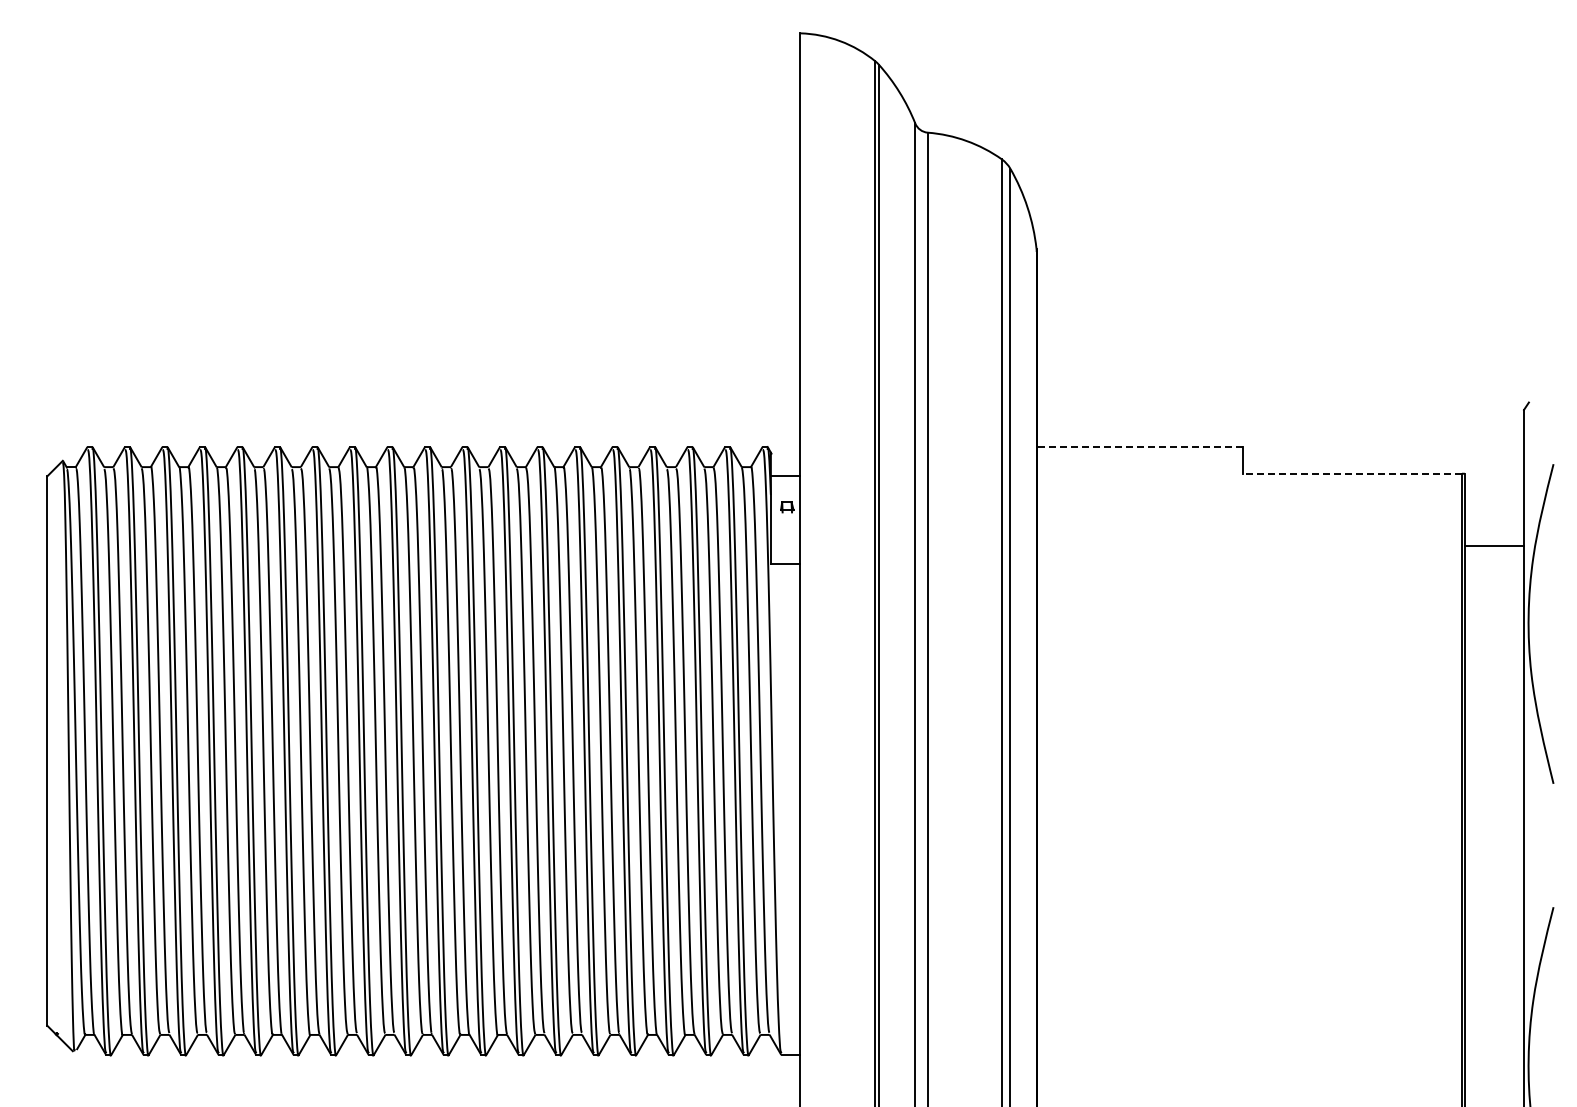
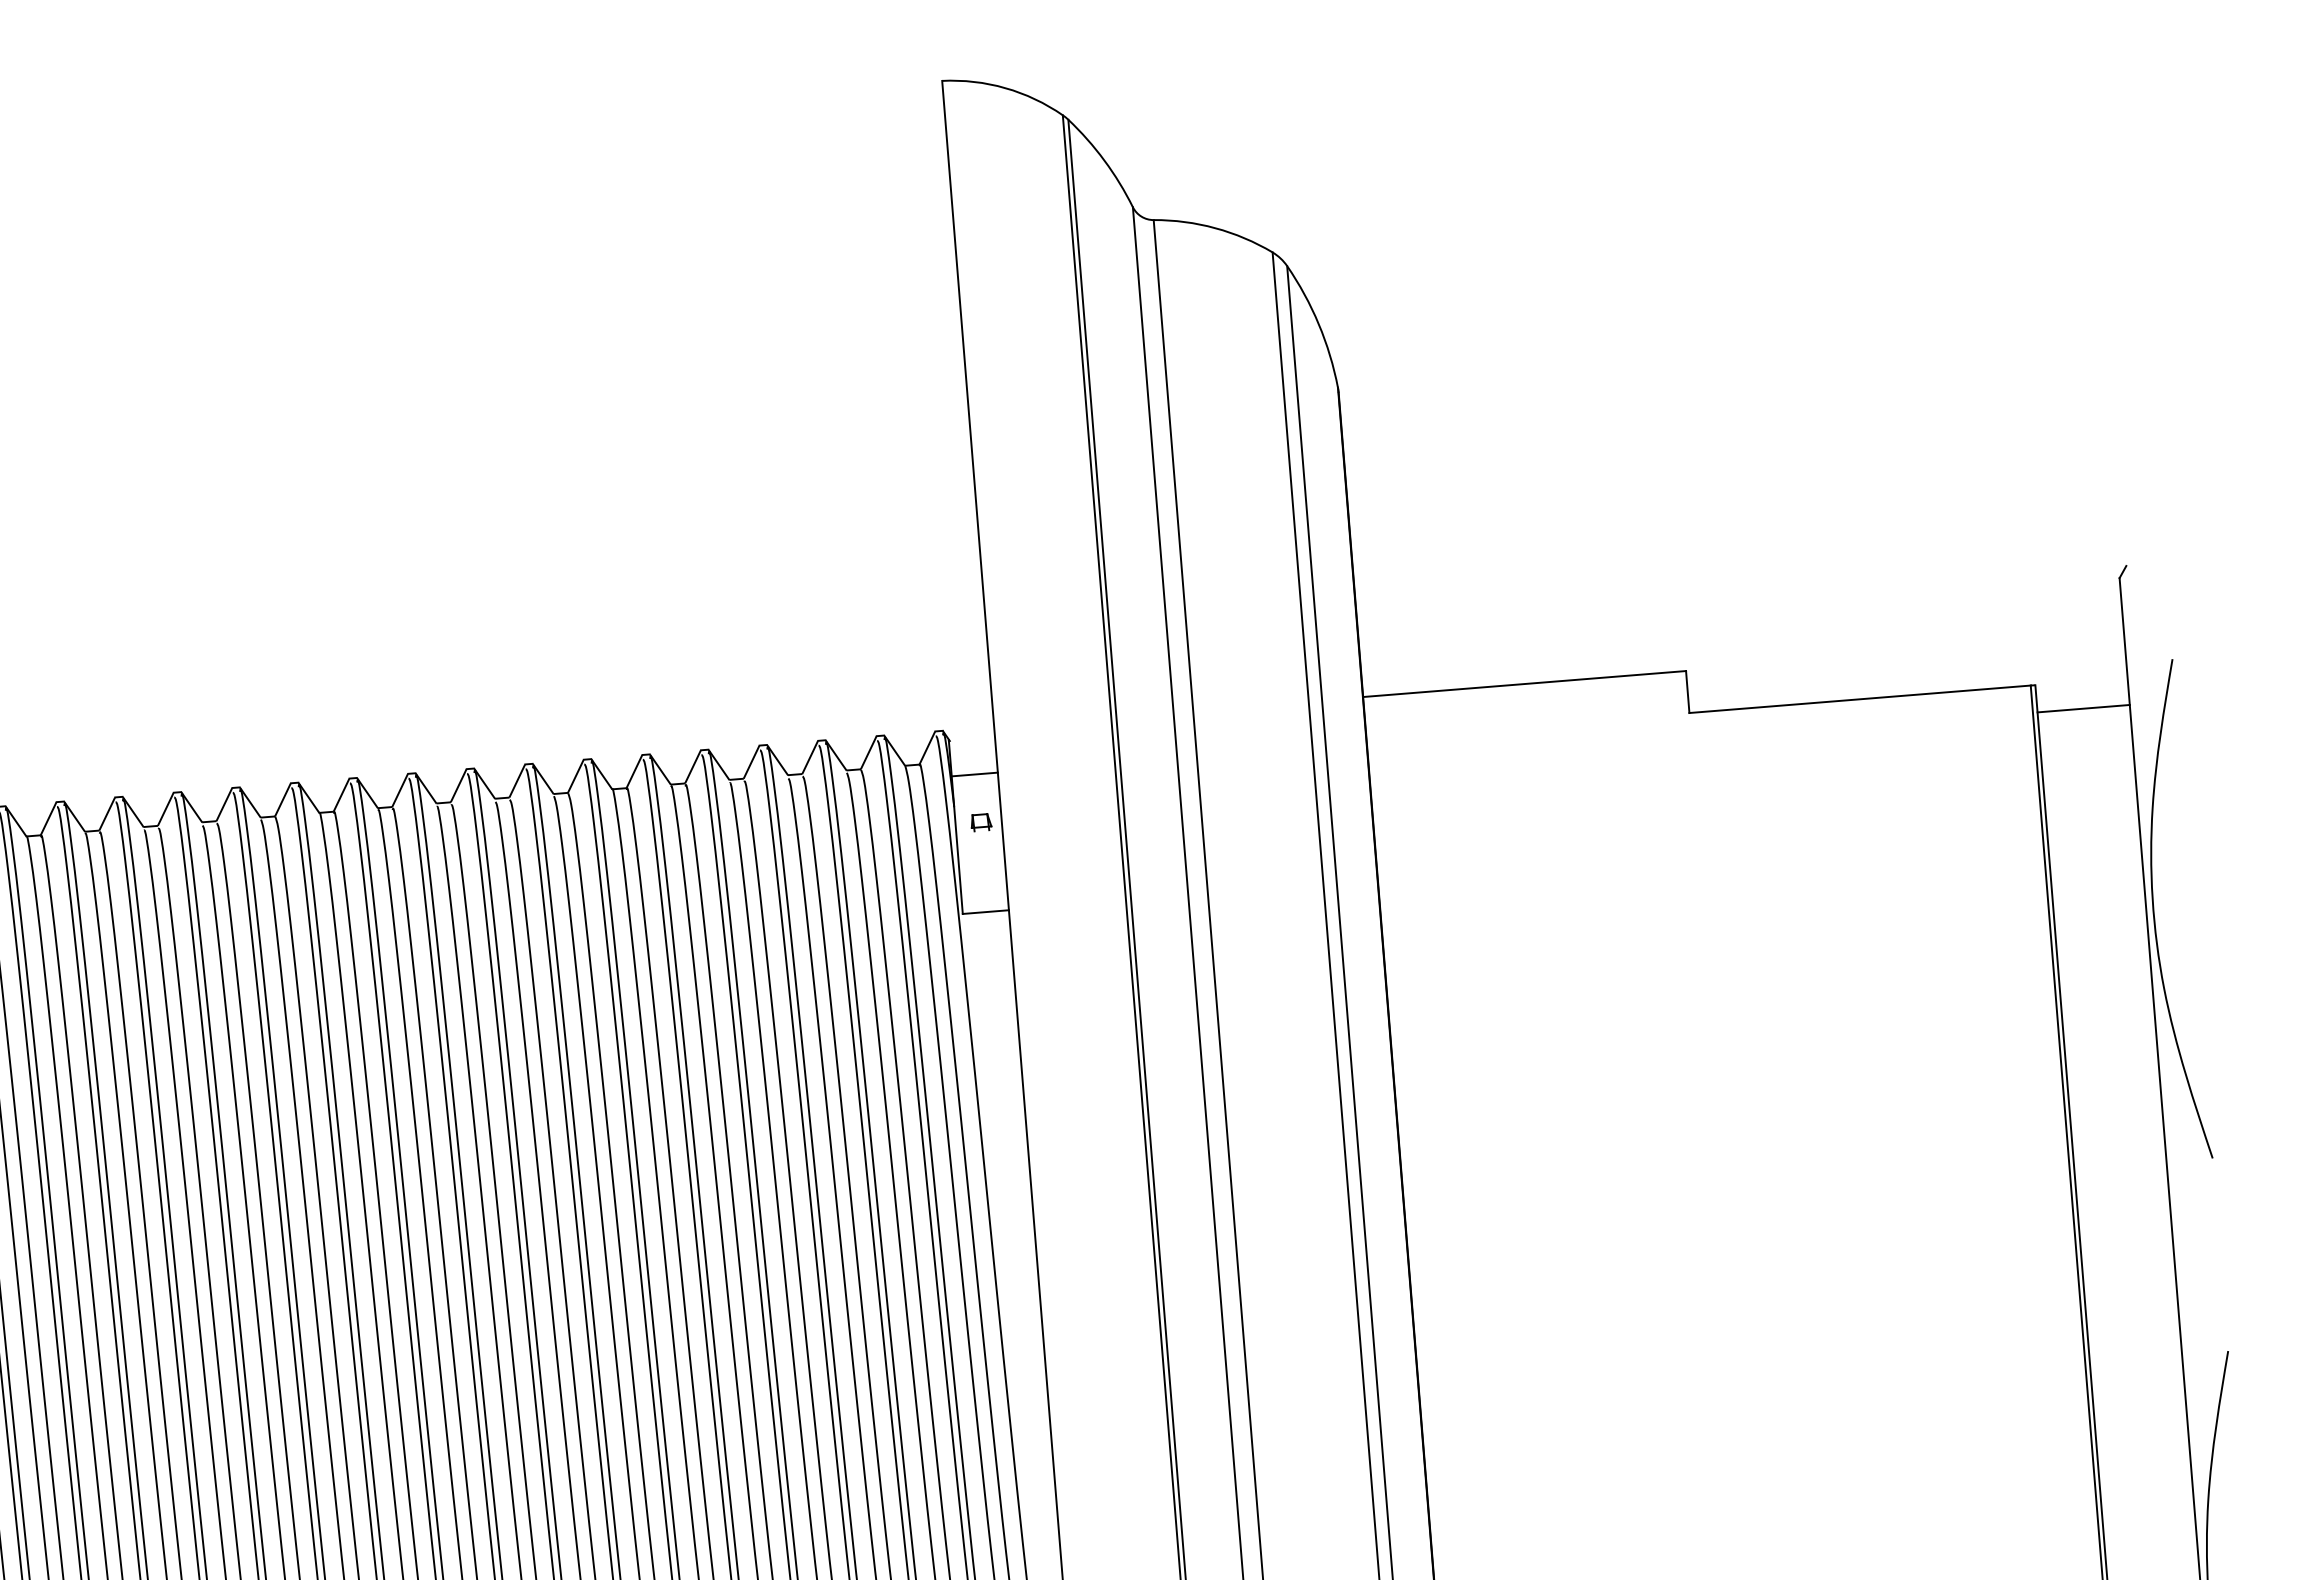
line: (1139, 446) -> (1523, 683), dashed -> solid
line: (1352, 473) -> (1859, 698), dashed -> solid
line: (1494, 546) -> (2083, 709), moved

